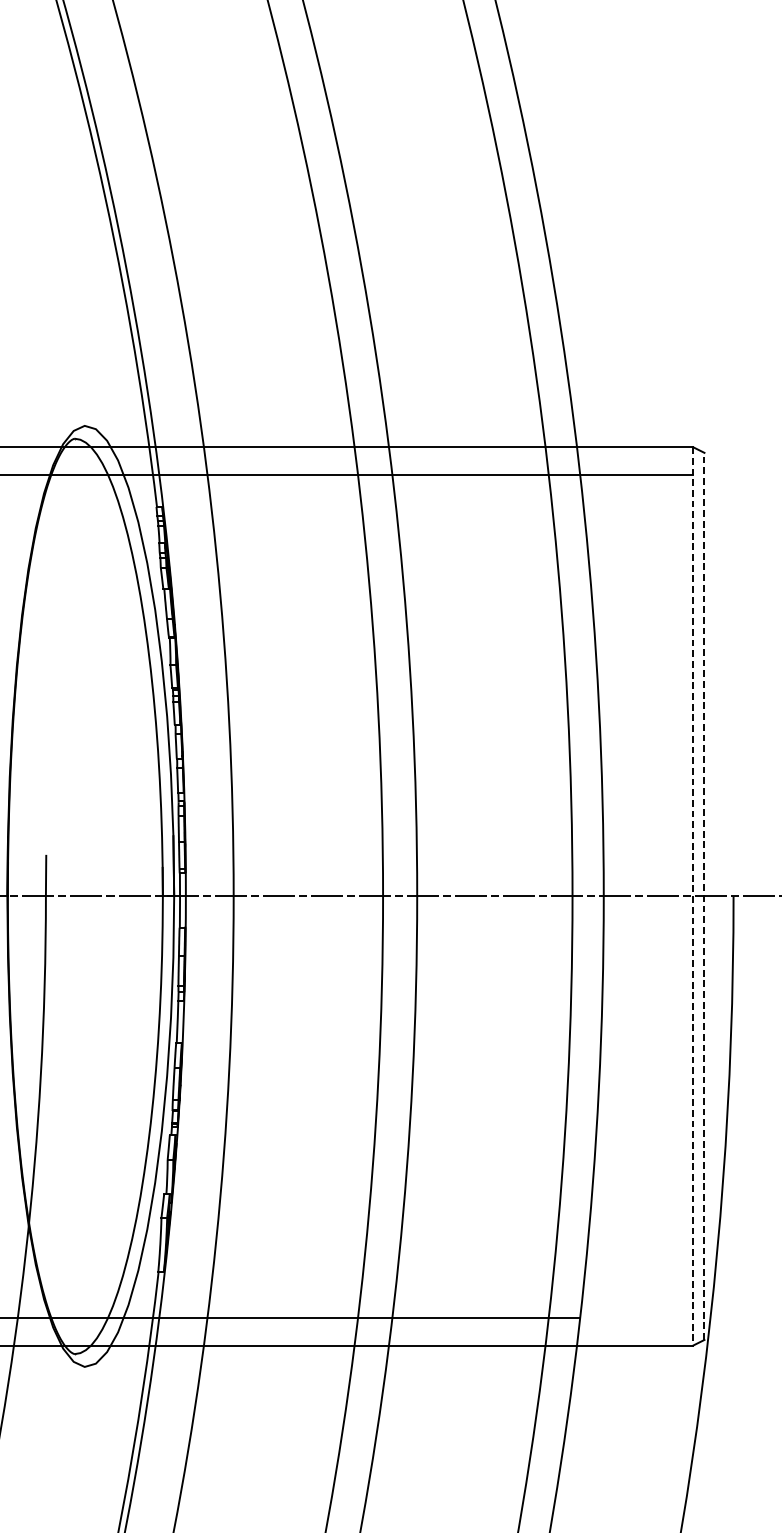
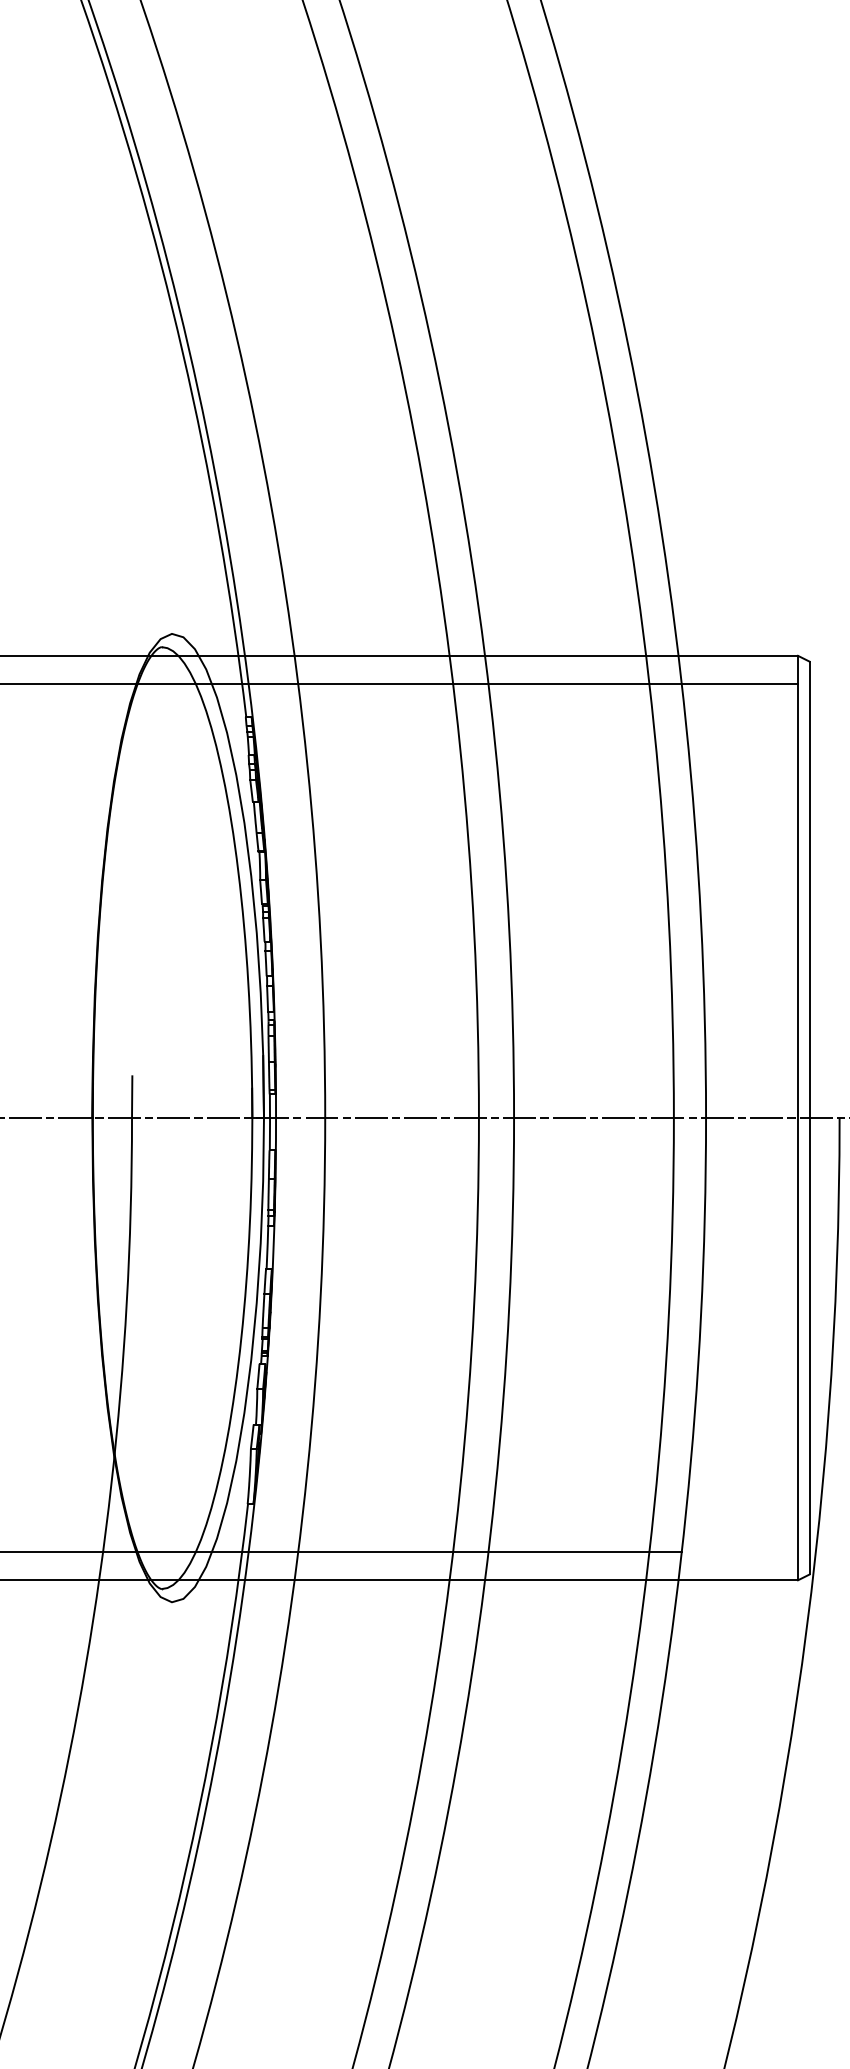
line: (704, 895) -> (809, 1117), dashed -> solid
line: (693, 896) -> (798, 1118), dashed -> solid

